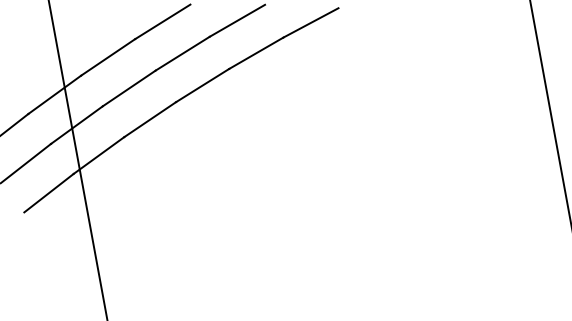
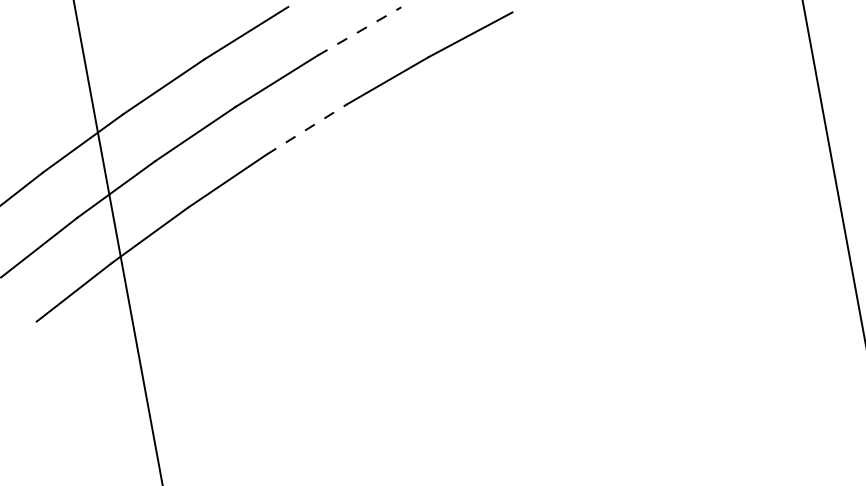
line: (237, 20) -> (359, 31), solid -> dashed
line: (203, 85) -> (308, 129), solid -> dashed

